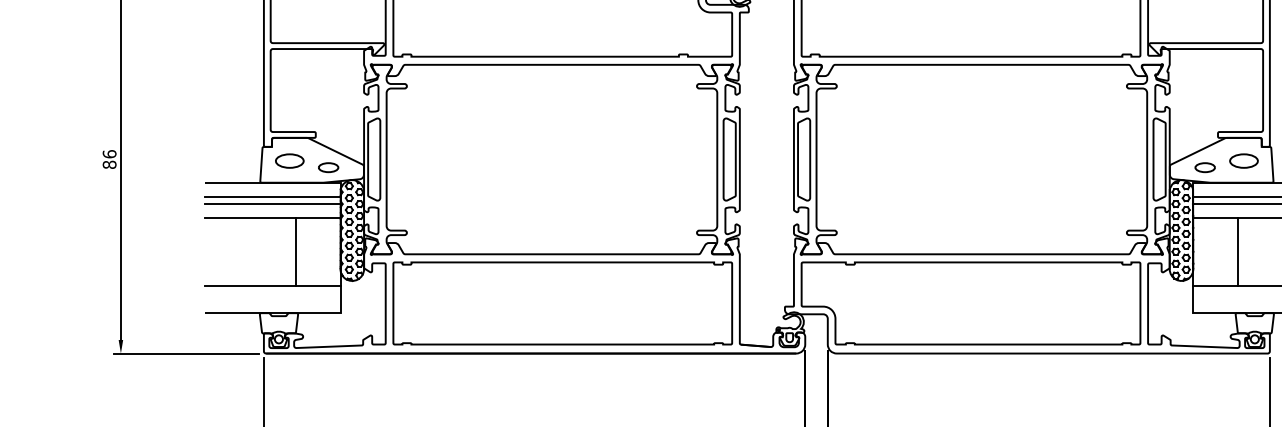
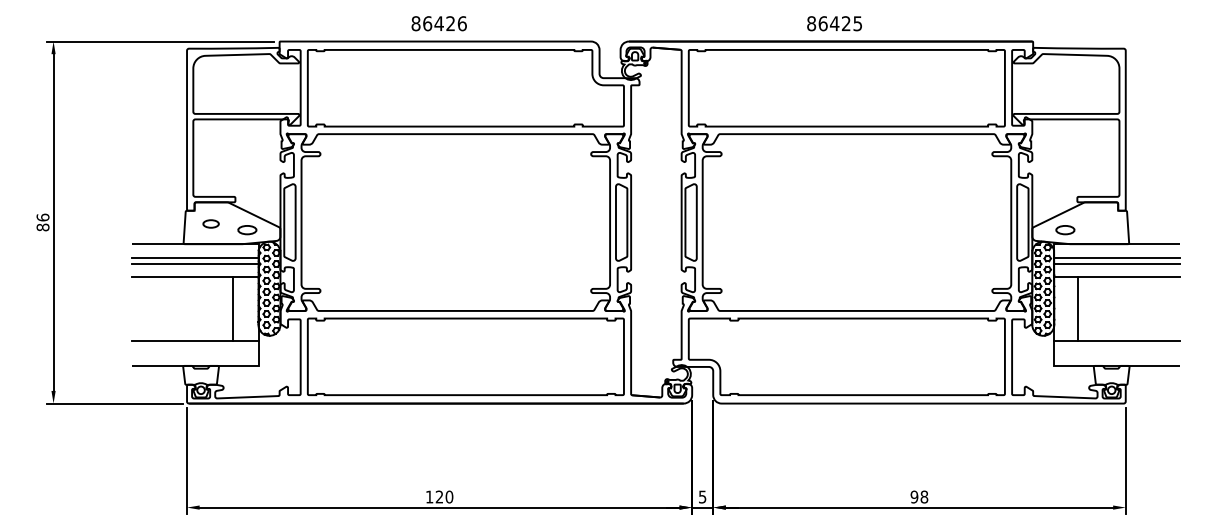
part: (289, 160) -> (210, 223), size x0.6
part: (1243, 160) -> (1101, 223), removed
line: (295, 251) -> (233, 308), moved
line: (1238, 251) -> (1078, 308), moved

